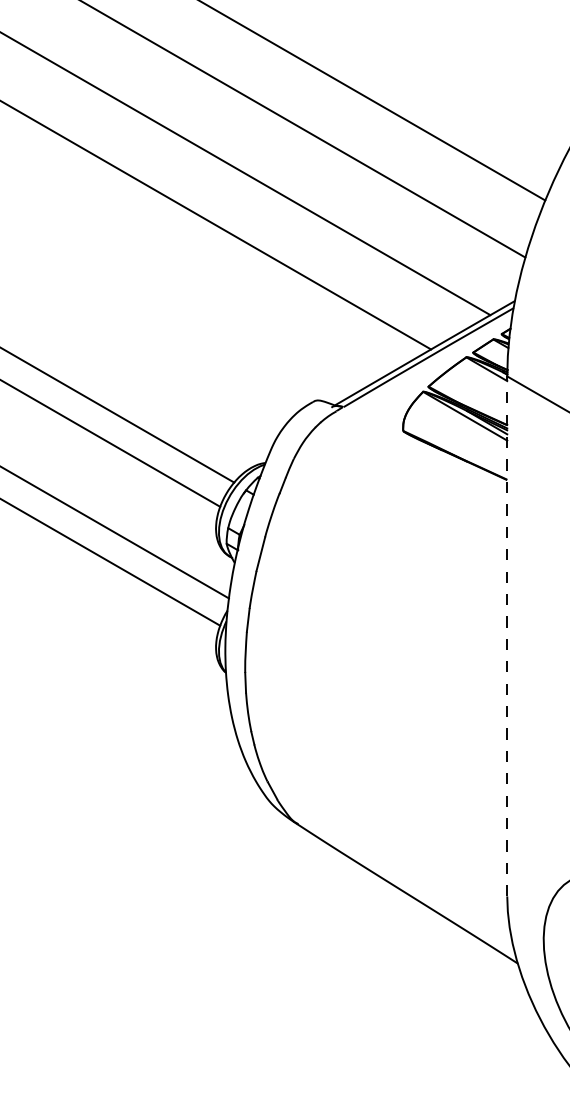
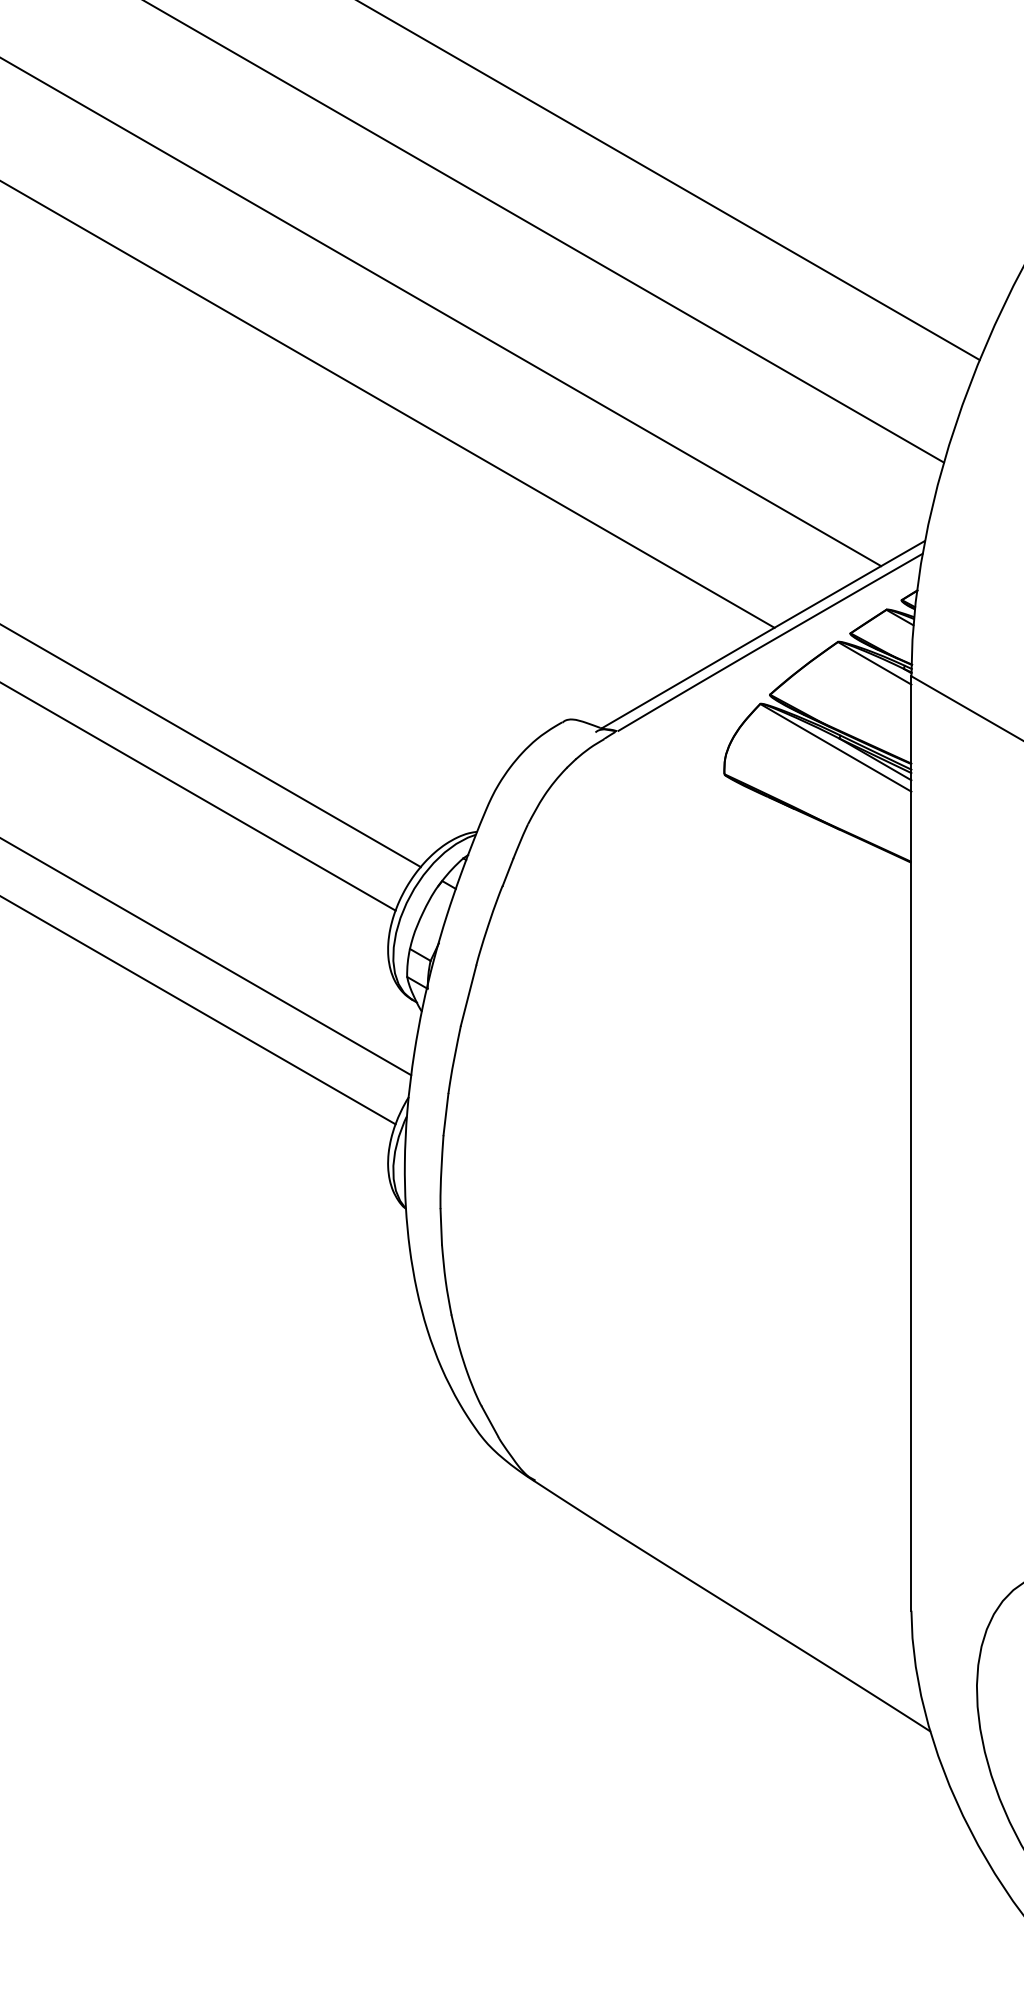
line: (507, 636) -> (911, 1143), dashed -> solid

